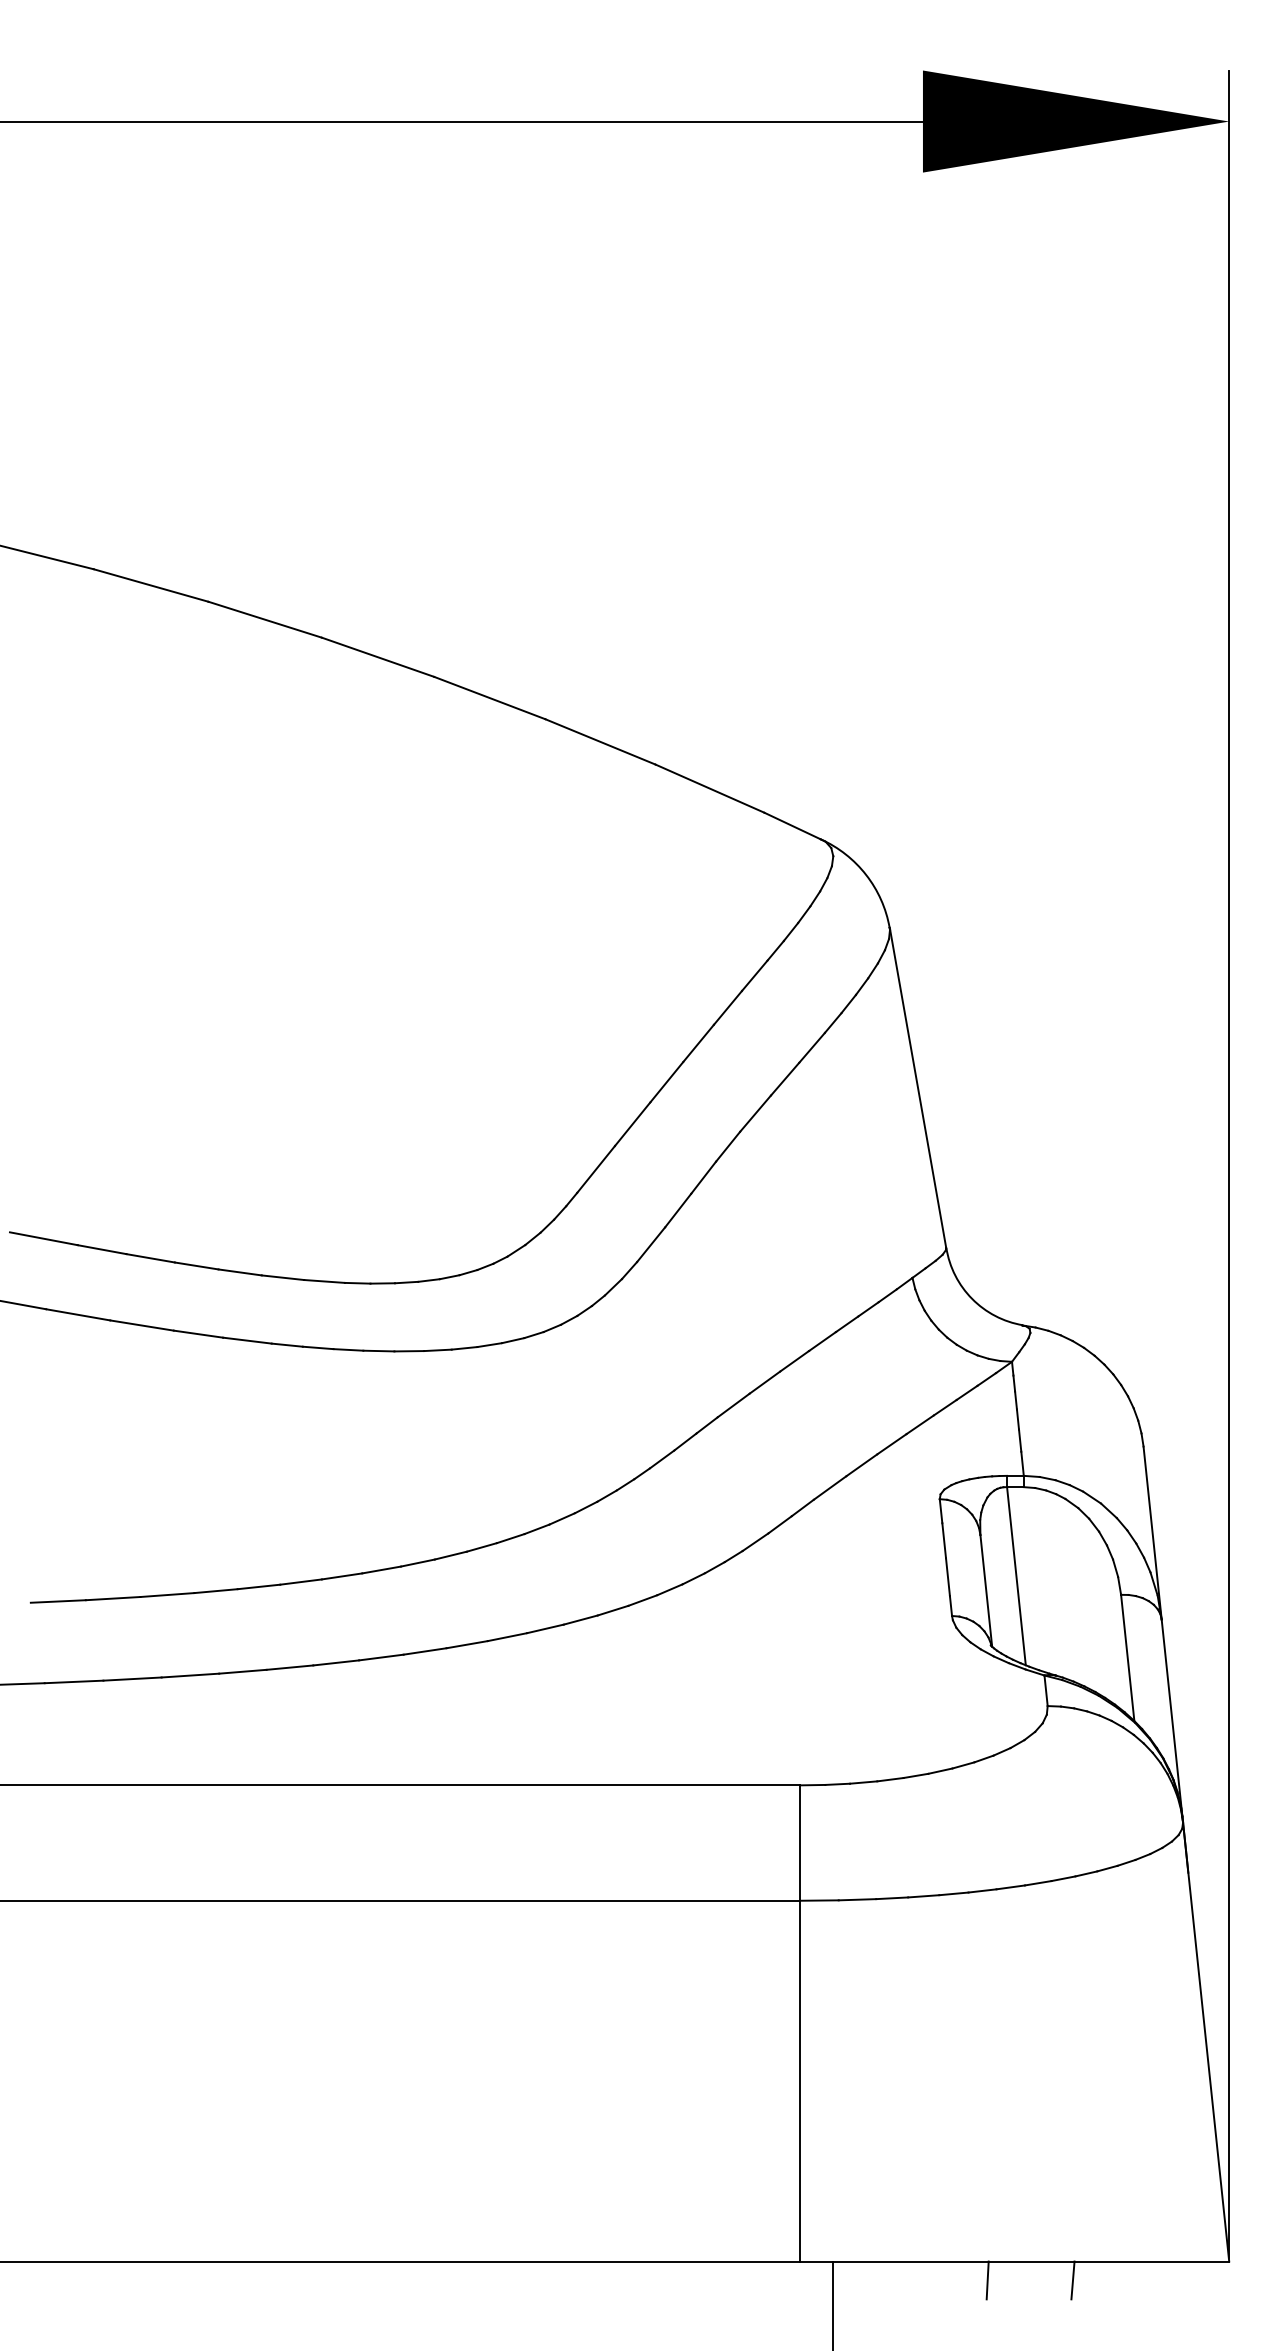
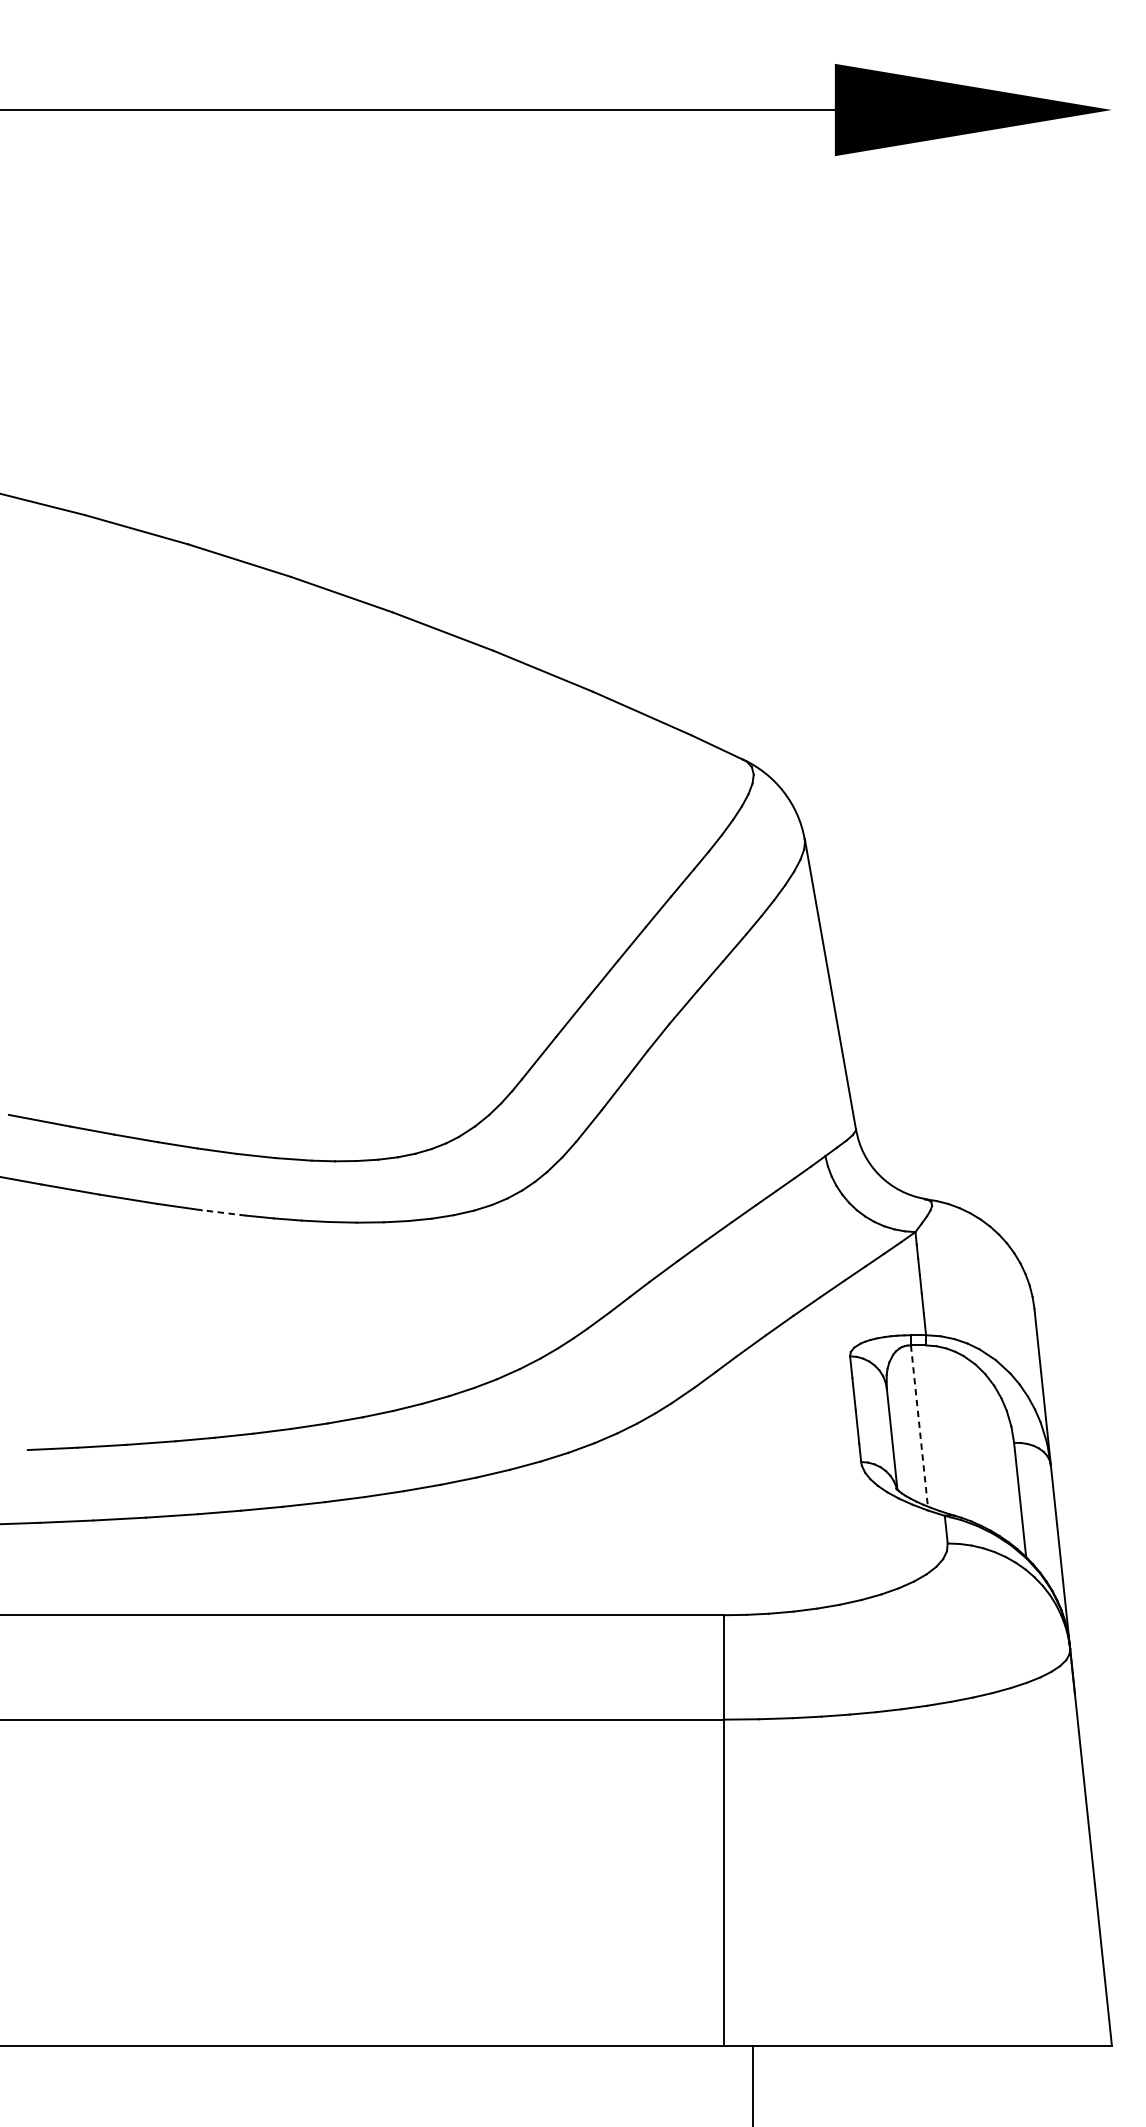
line: (1229, 1164) -> (1112, 1053), removed
line: (246, 1340) -> (222, 1212), solid -> dashed
line: (1016, 1576) -> (919, 1426), solid -> dashed
line: (987, 2280) -> (893, 2063), removed
line: (1072, 2280) -> (970, 2063), removed

